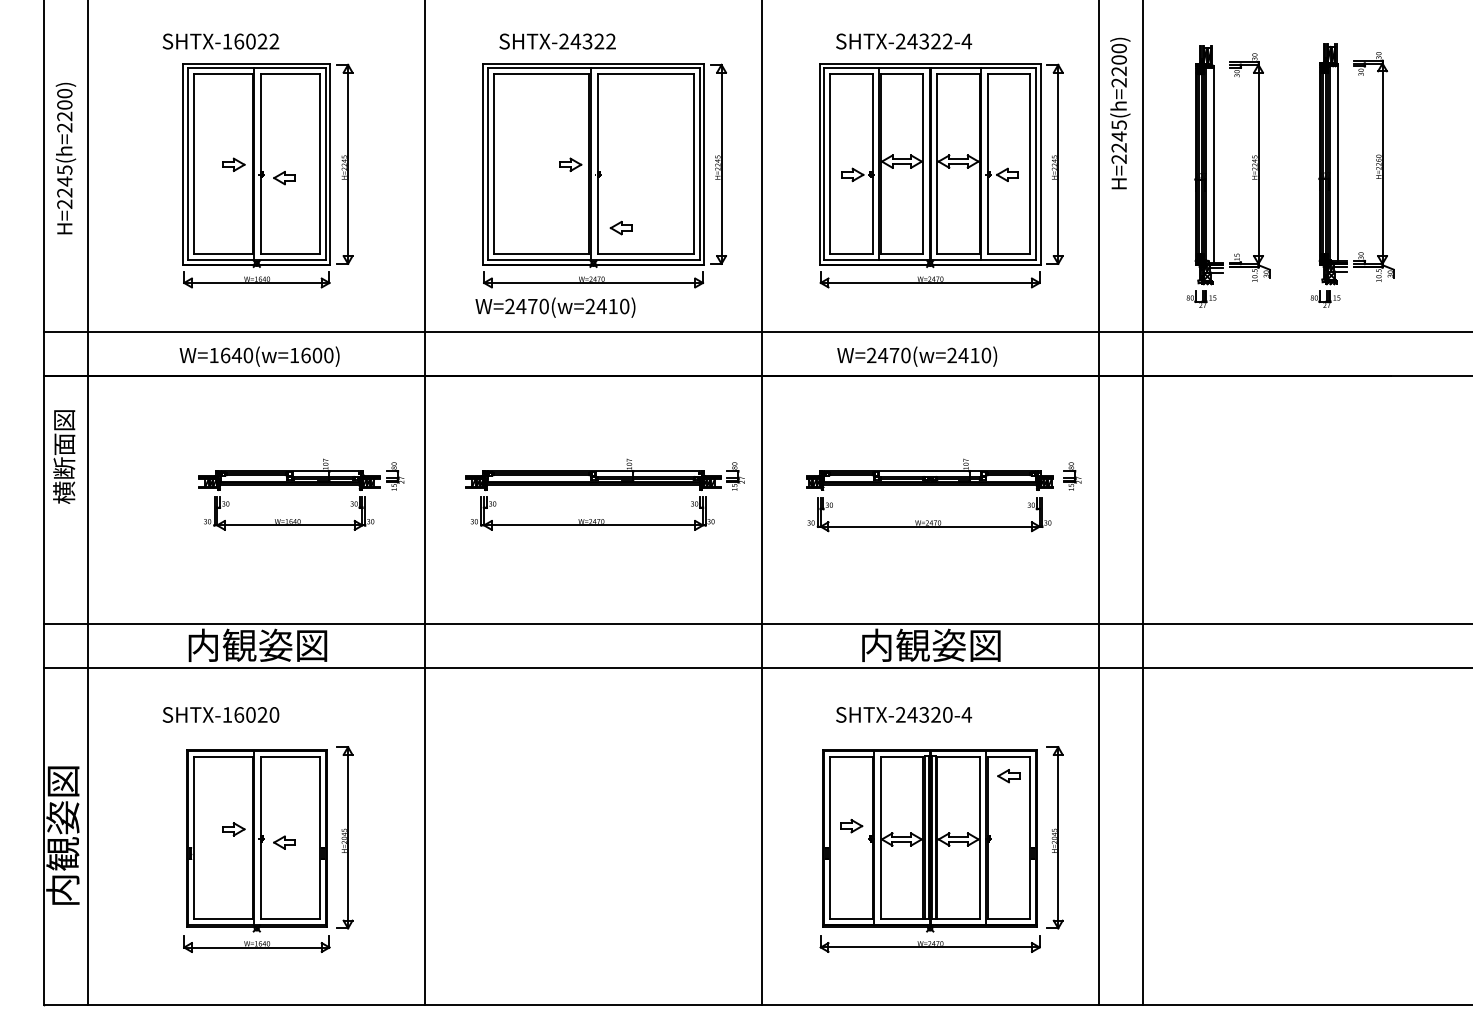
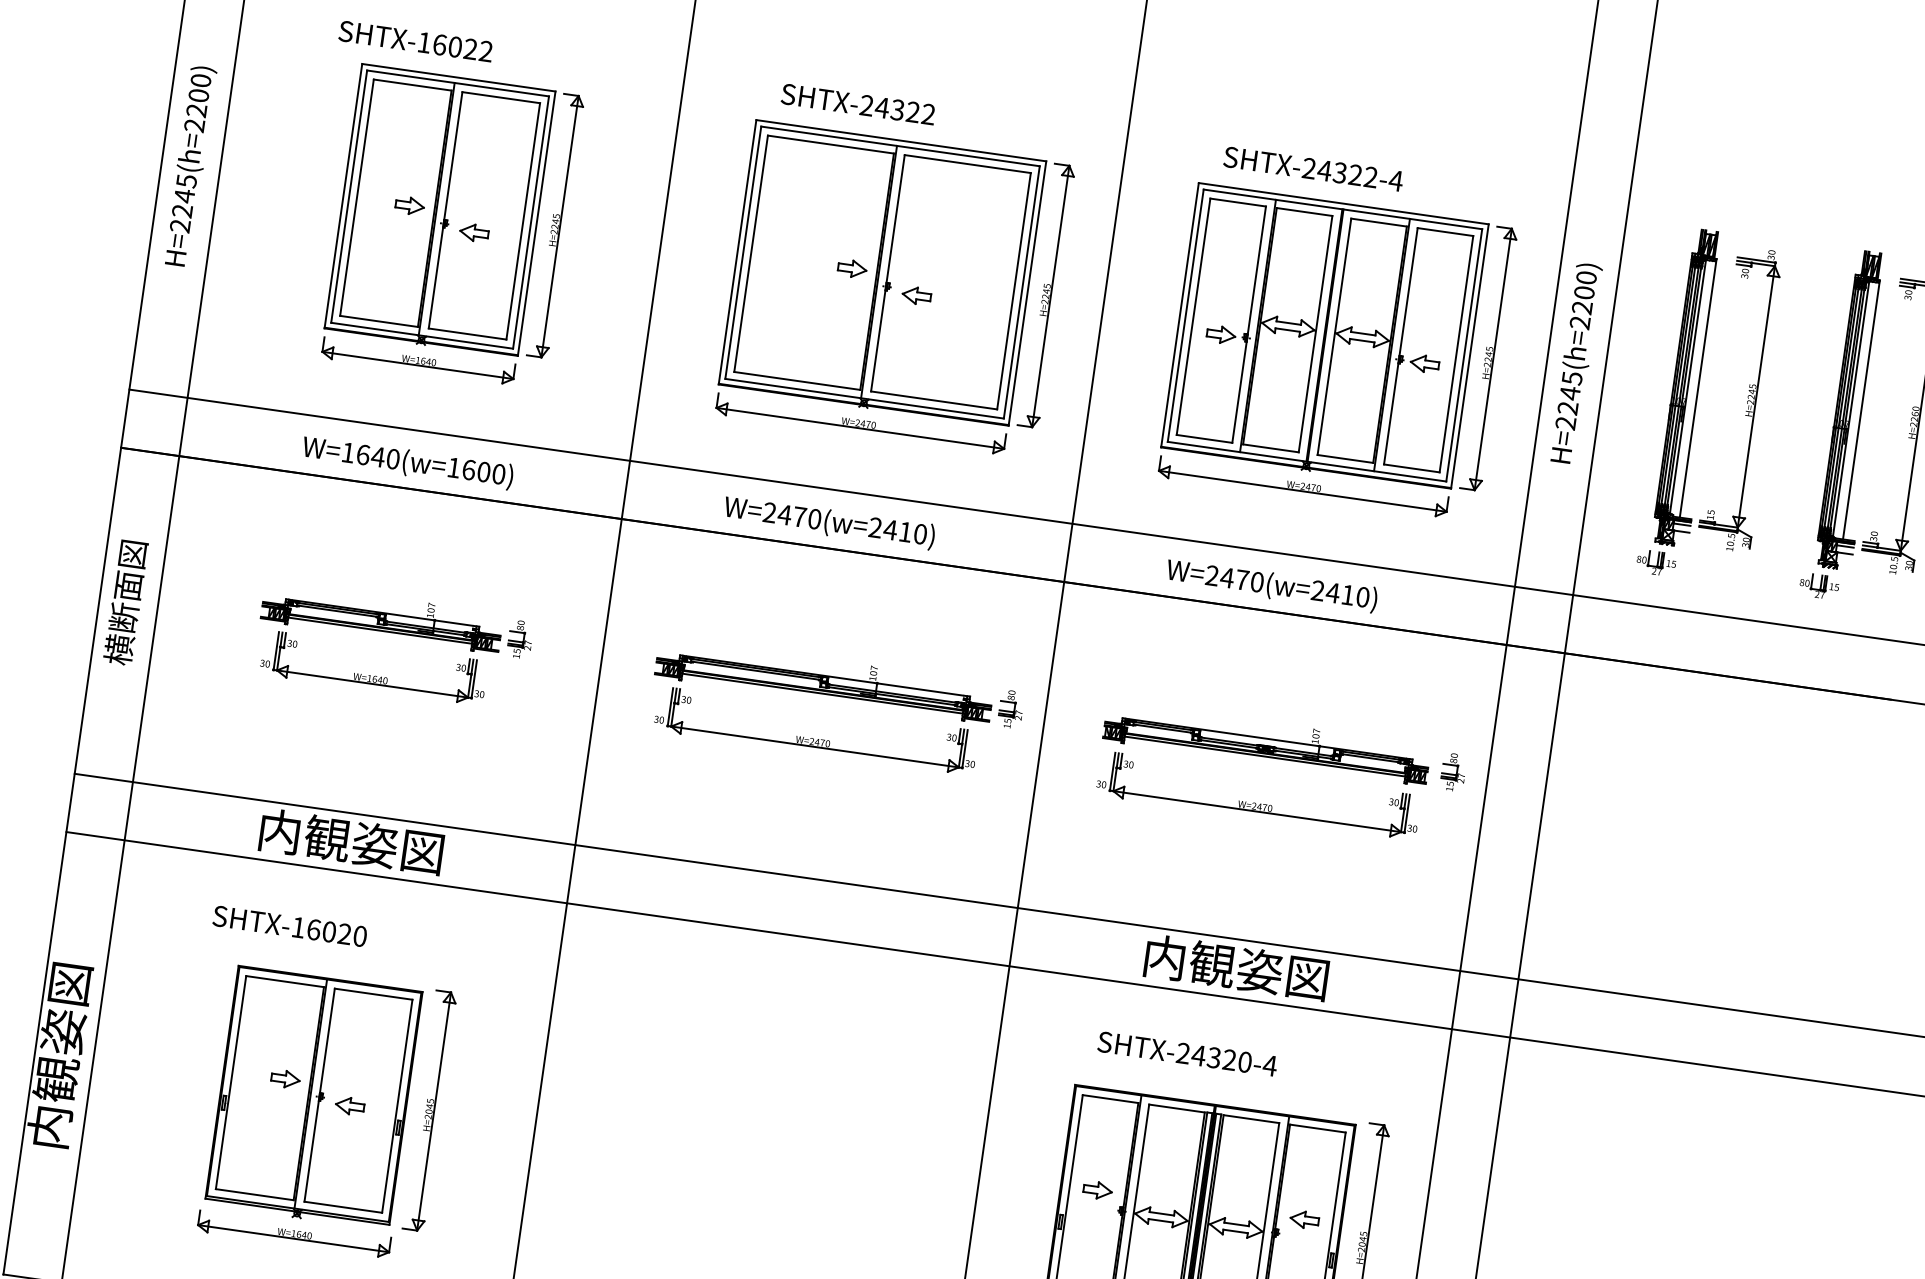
text: (1120, 113) -> (1576, 363), moved
part: (620, 227) -> (915, 294), moved
text: (555, 307) -> (829, 522), moved
text: (64, 456) -> (126, 602), moved
part: (301, 485) -> (395, 633), moved
part: (1008, 776) -> (1304, 1220), moved

